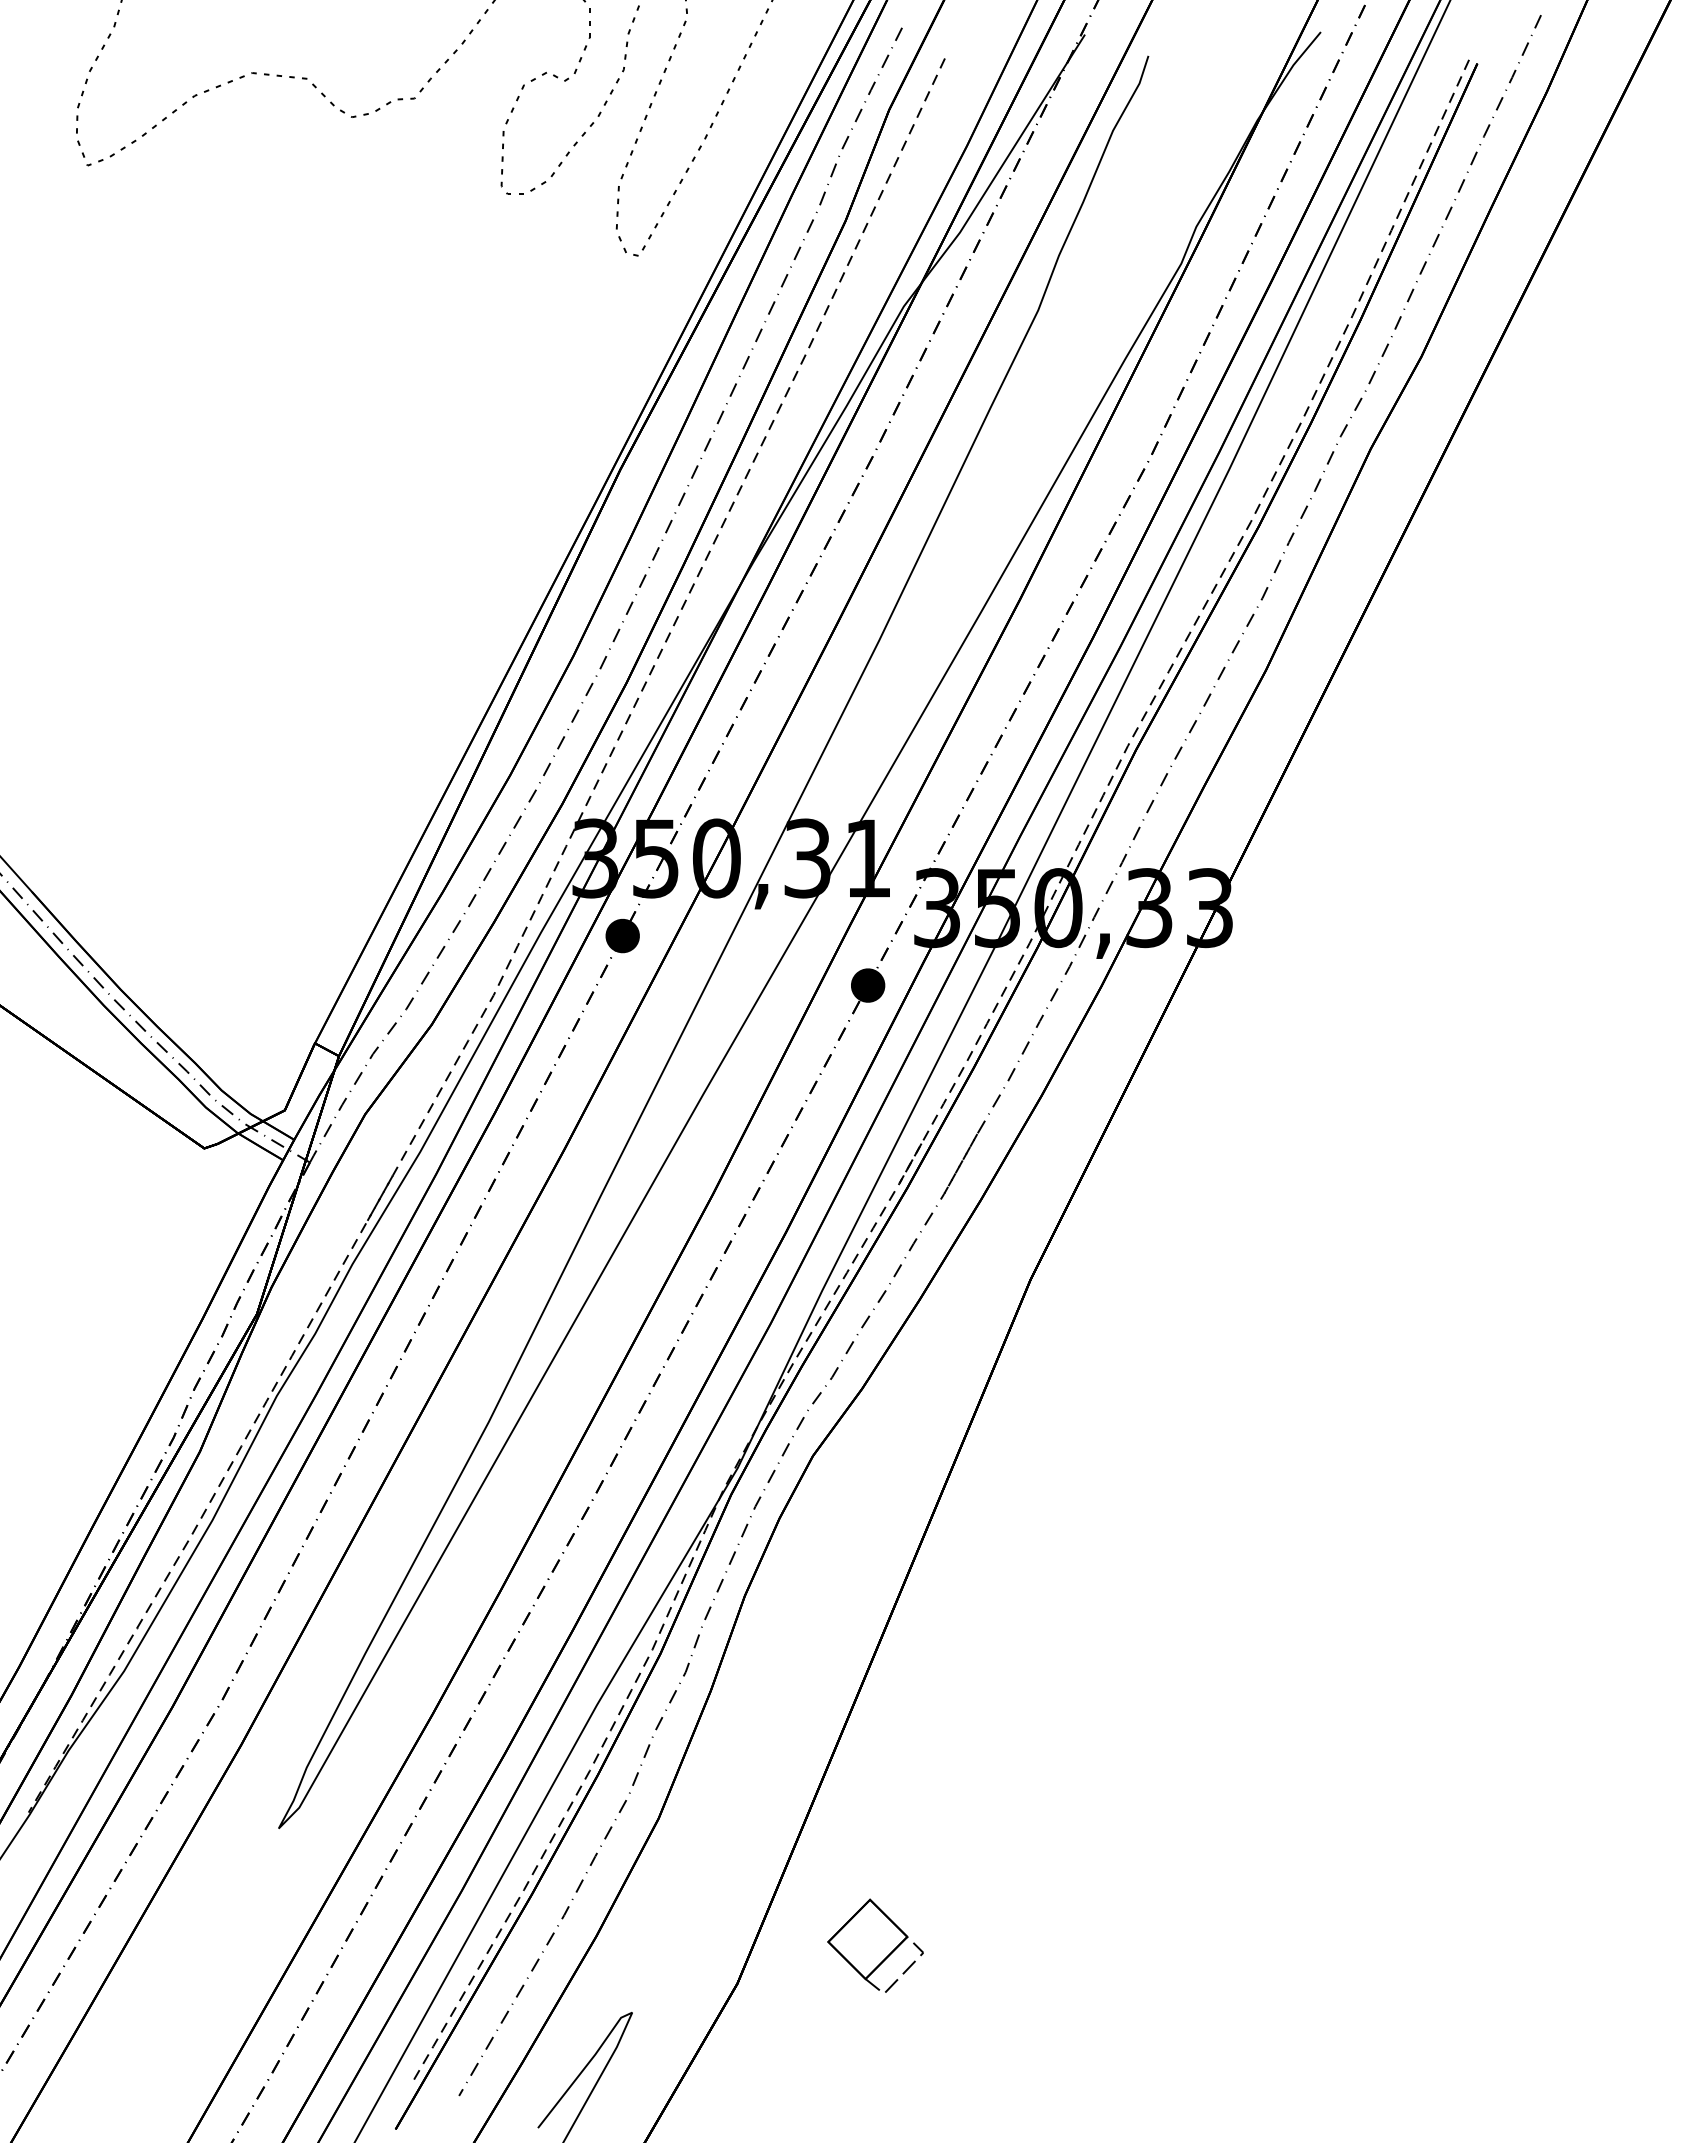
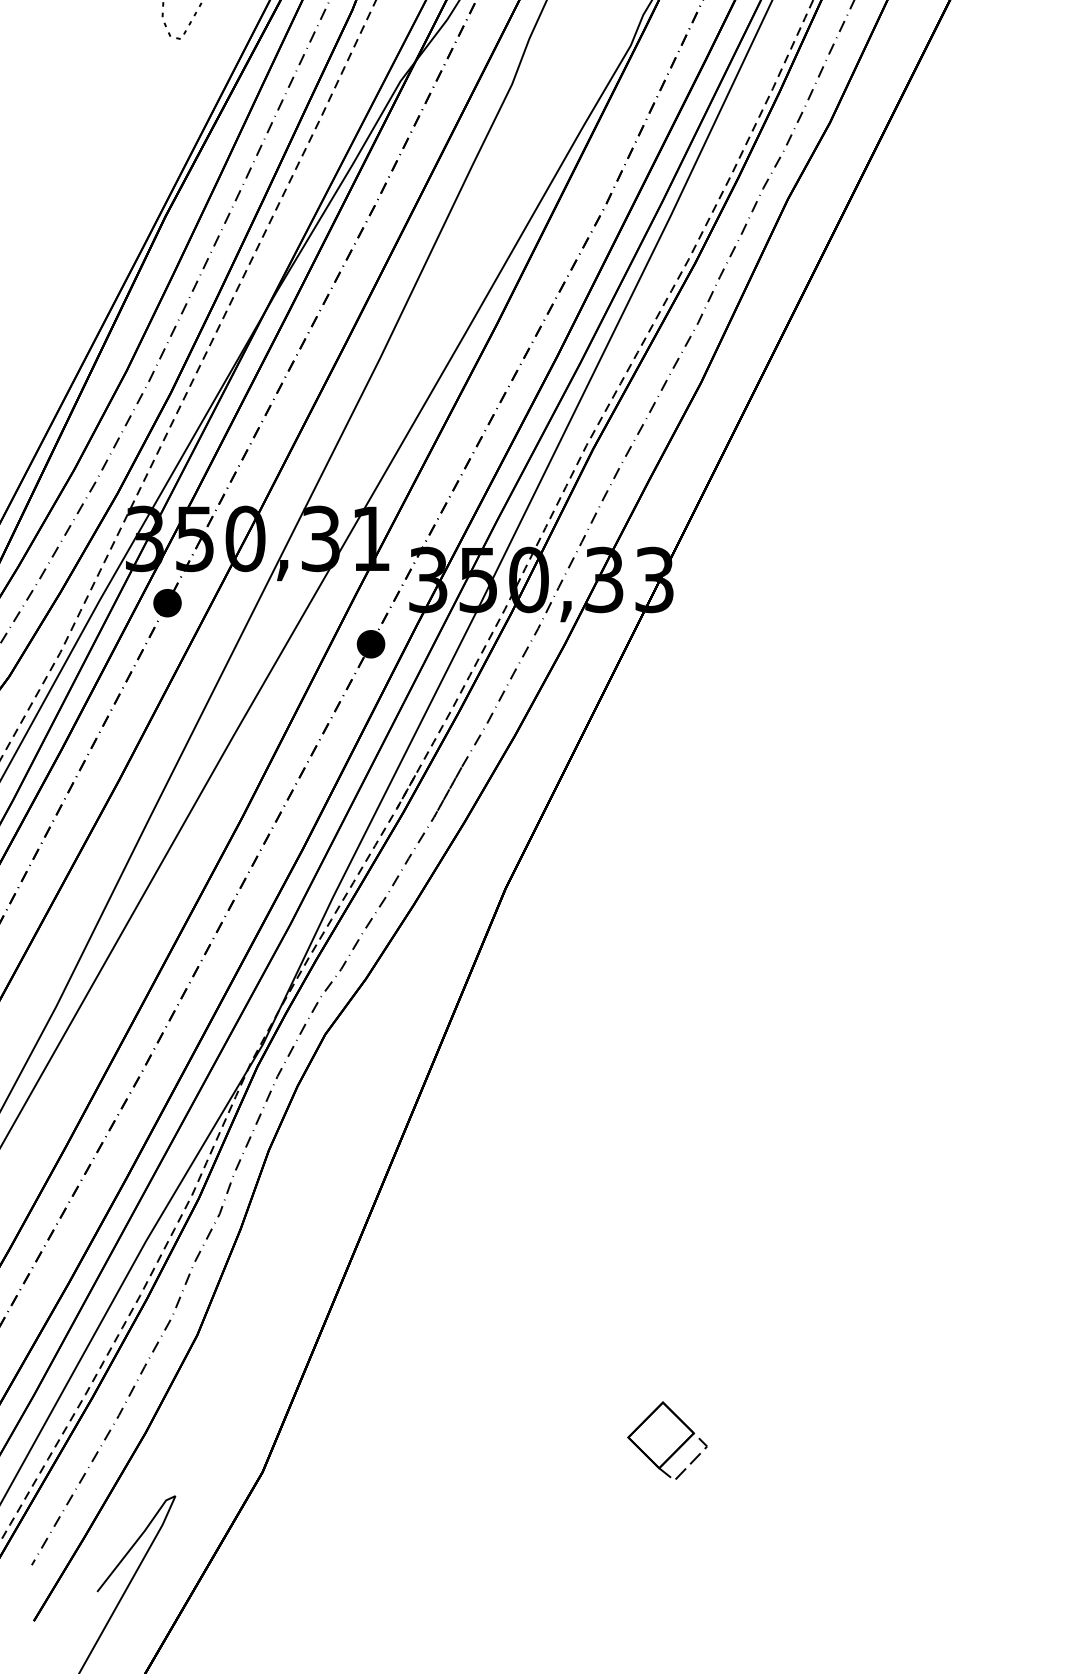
part: (875, 1945) -> (667, 1440), moved

